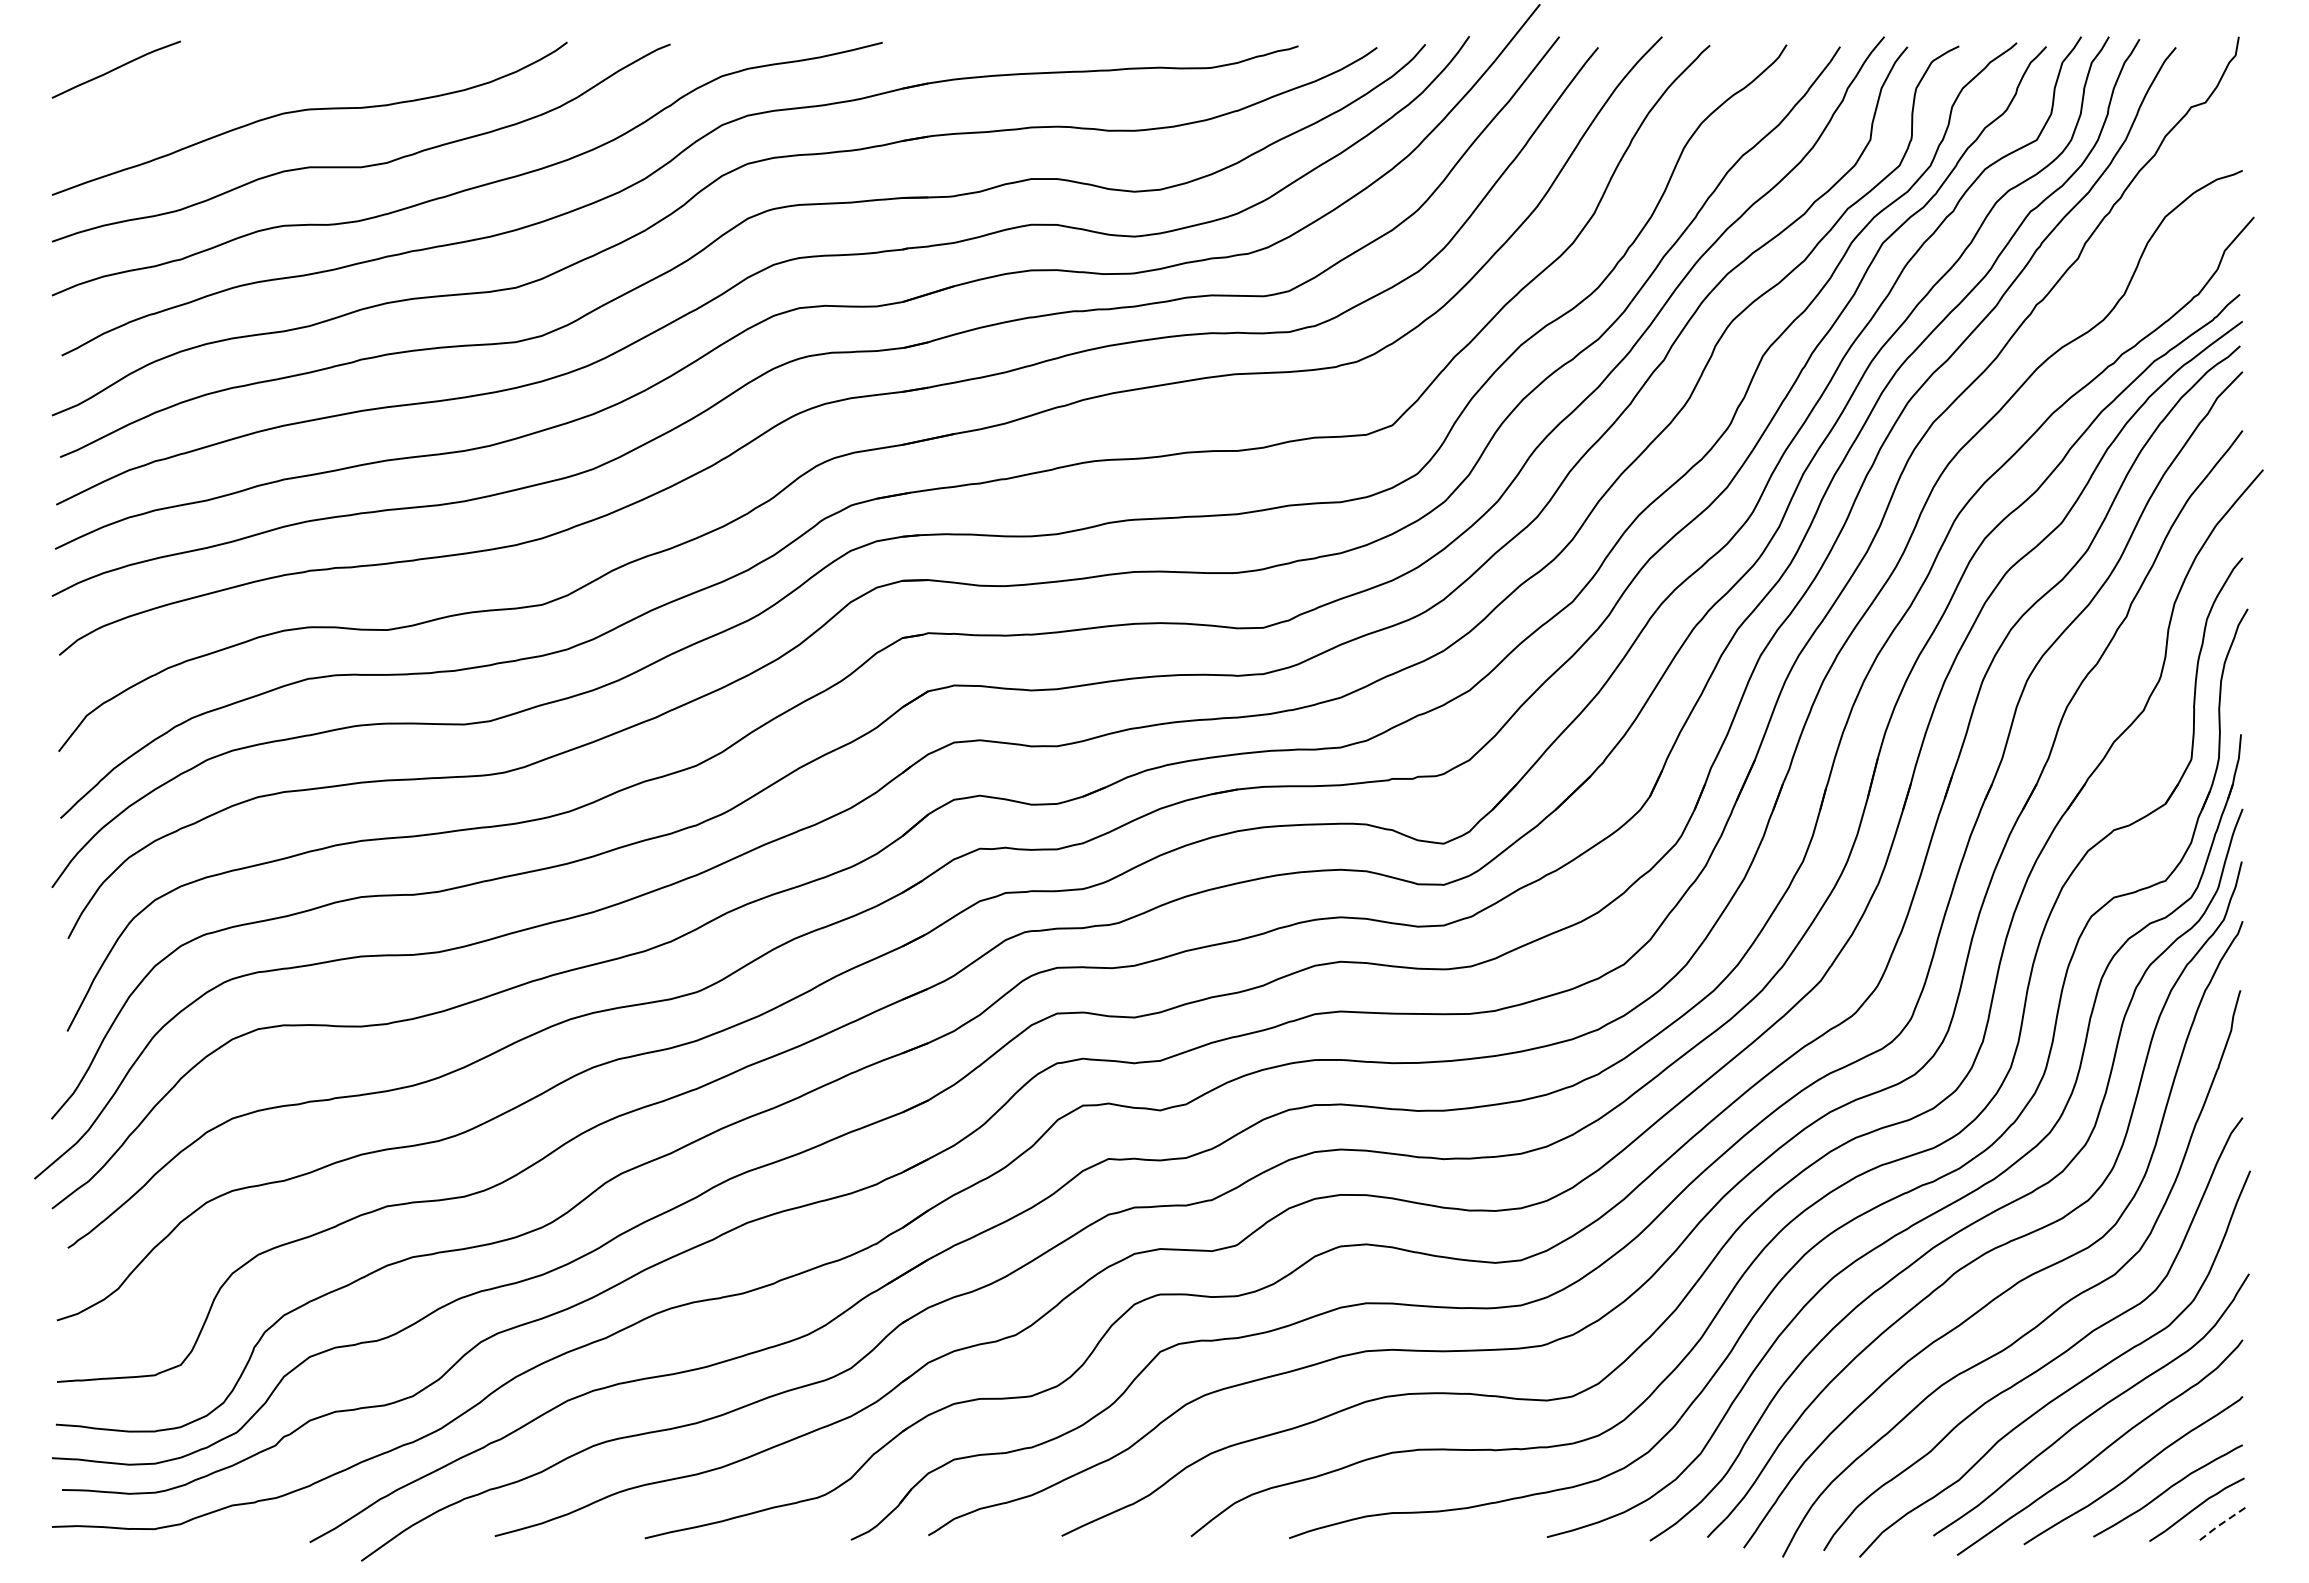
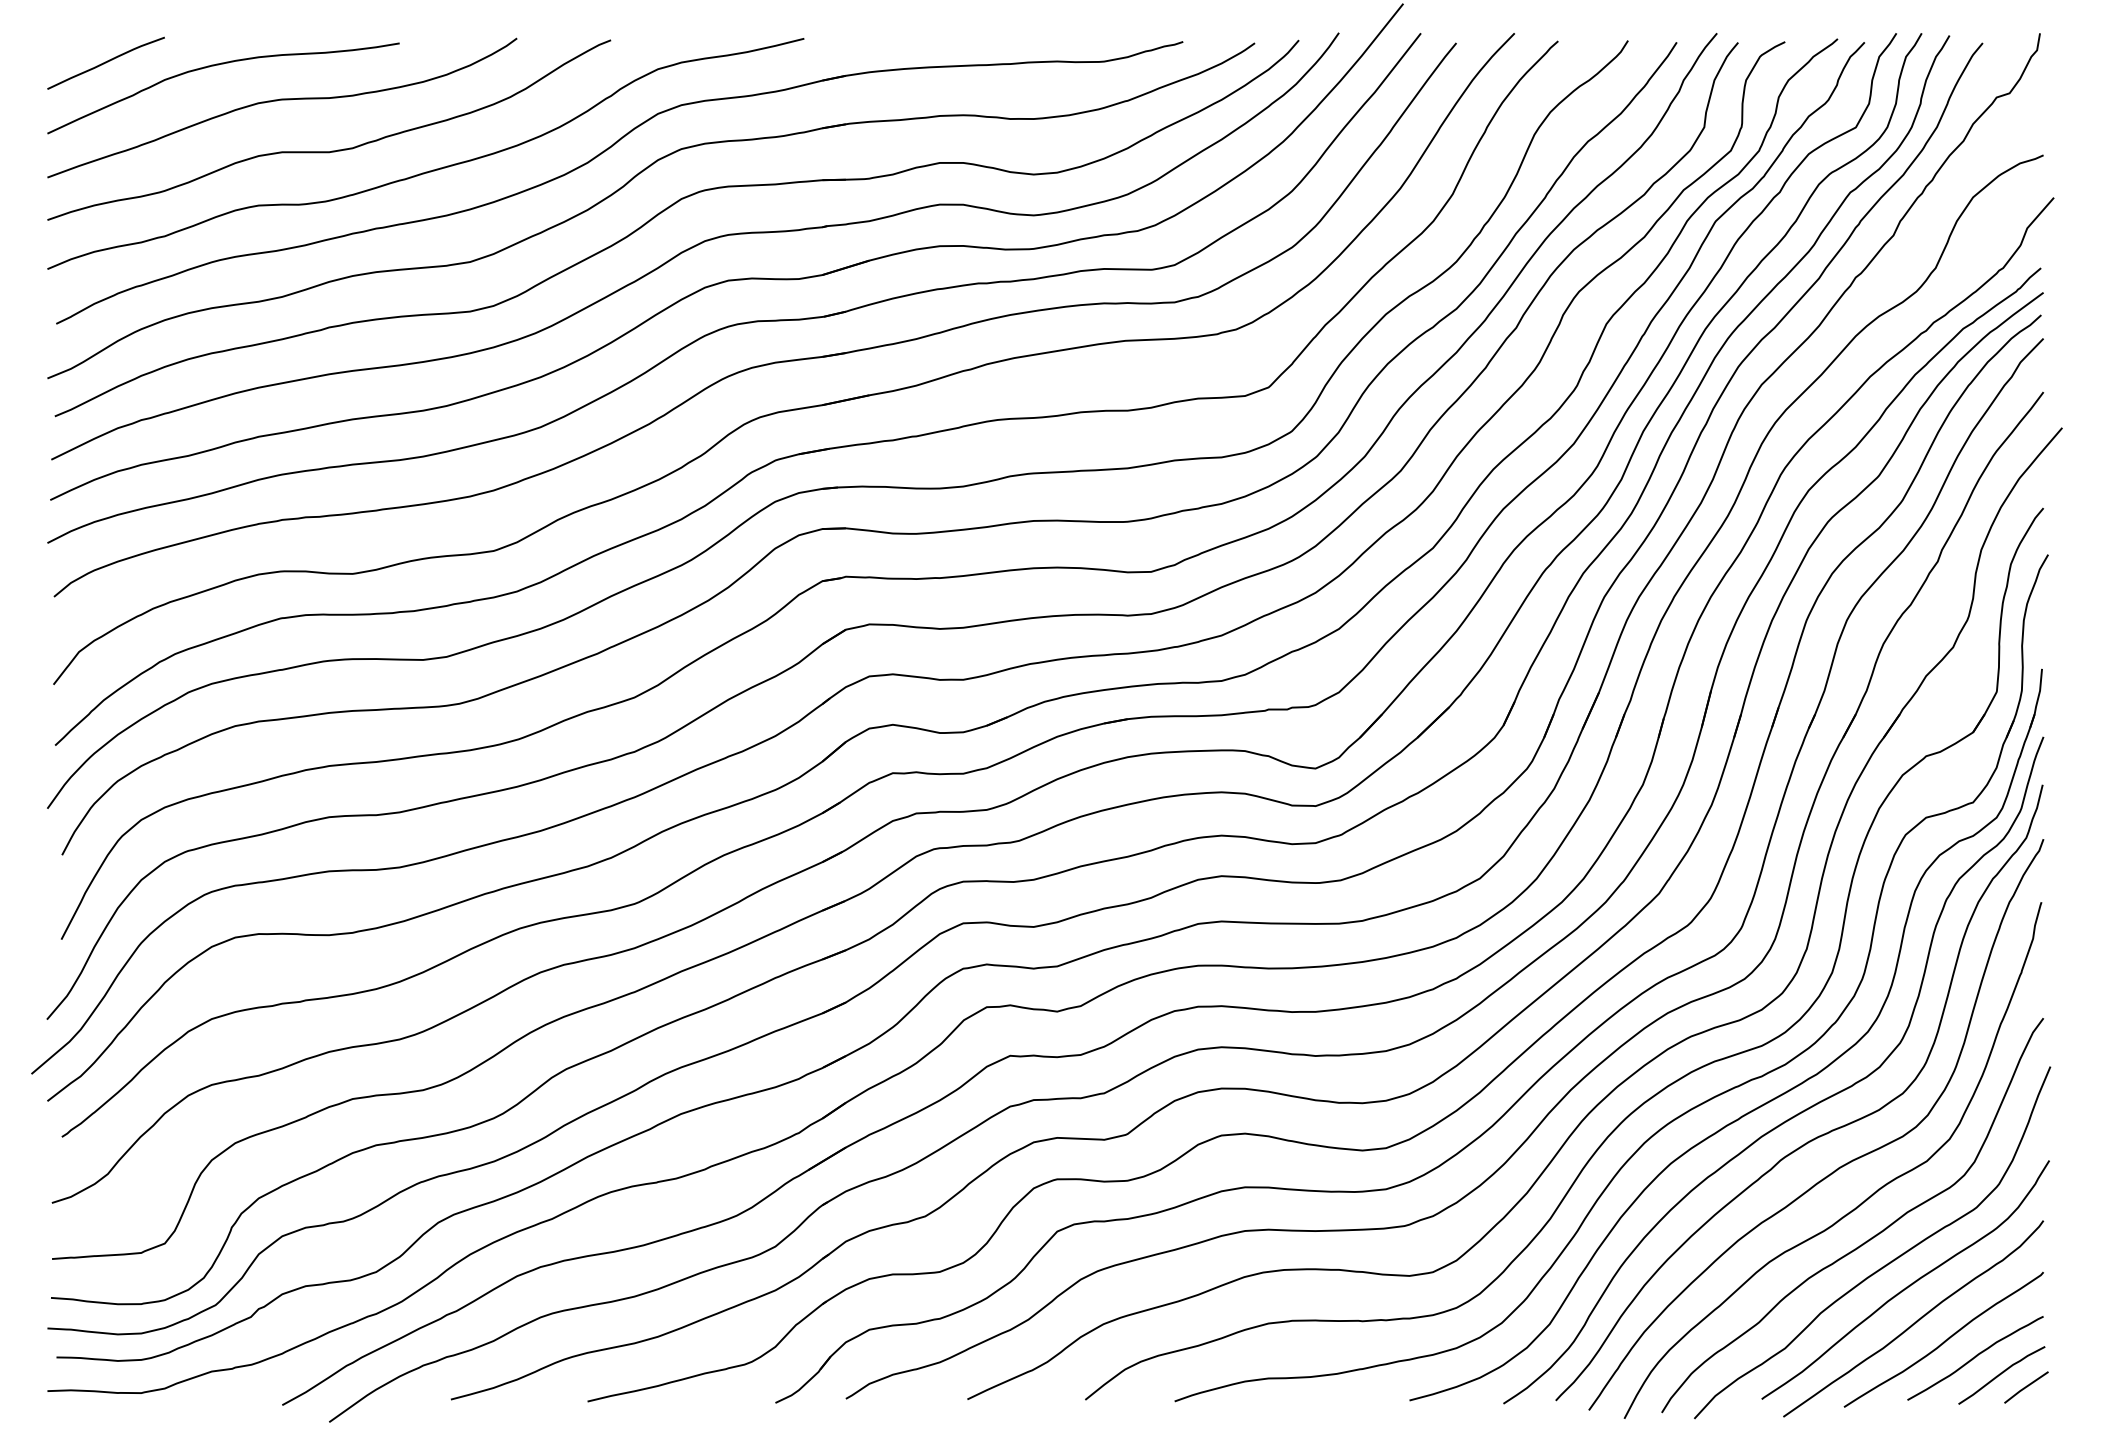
curve: (239, 72) -> (218, 65), added
line: (2222, 1522) -> (2025, 1387), dashed -> solid

